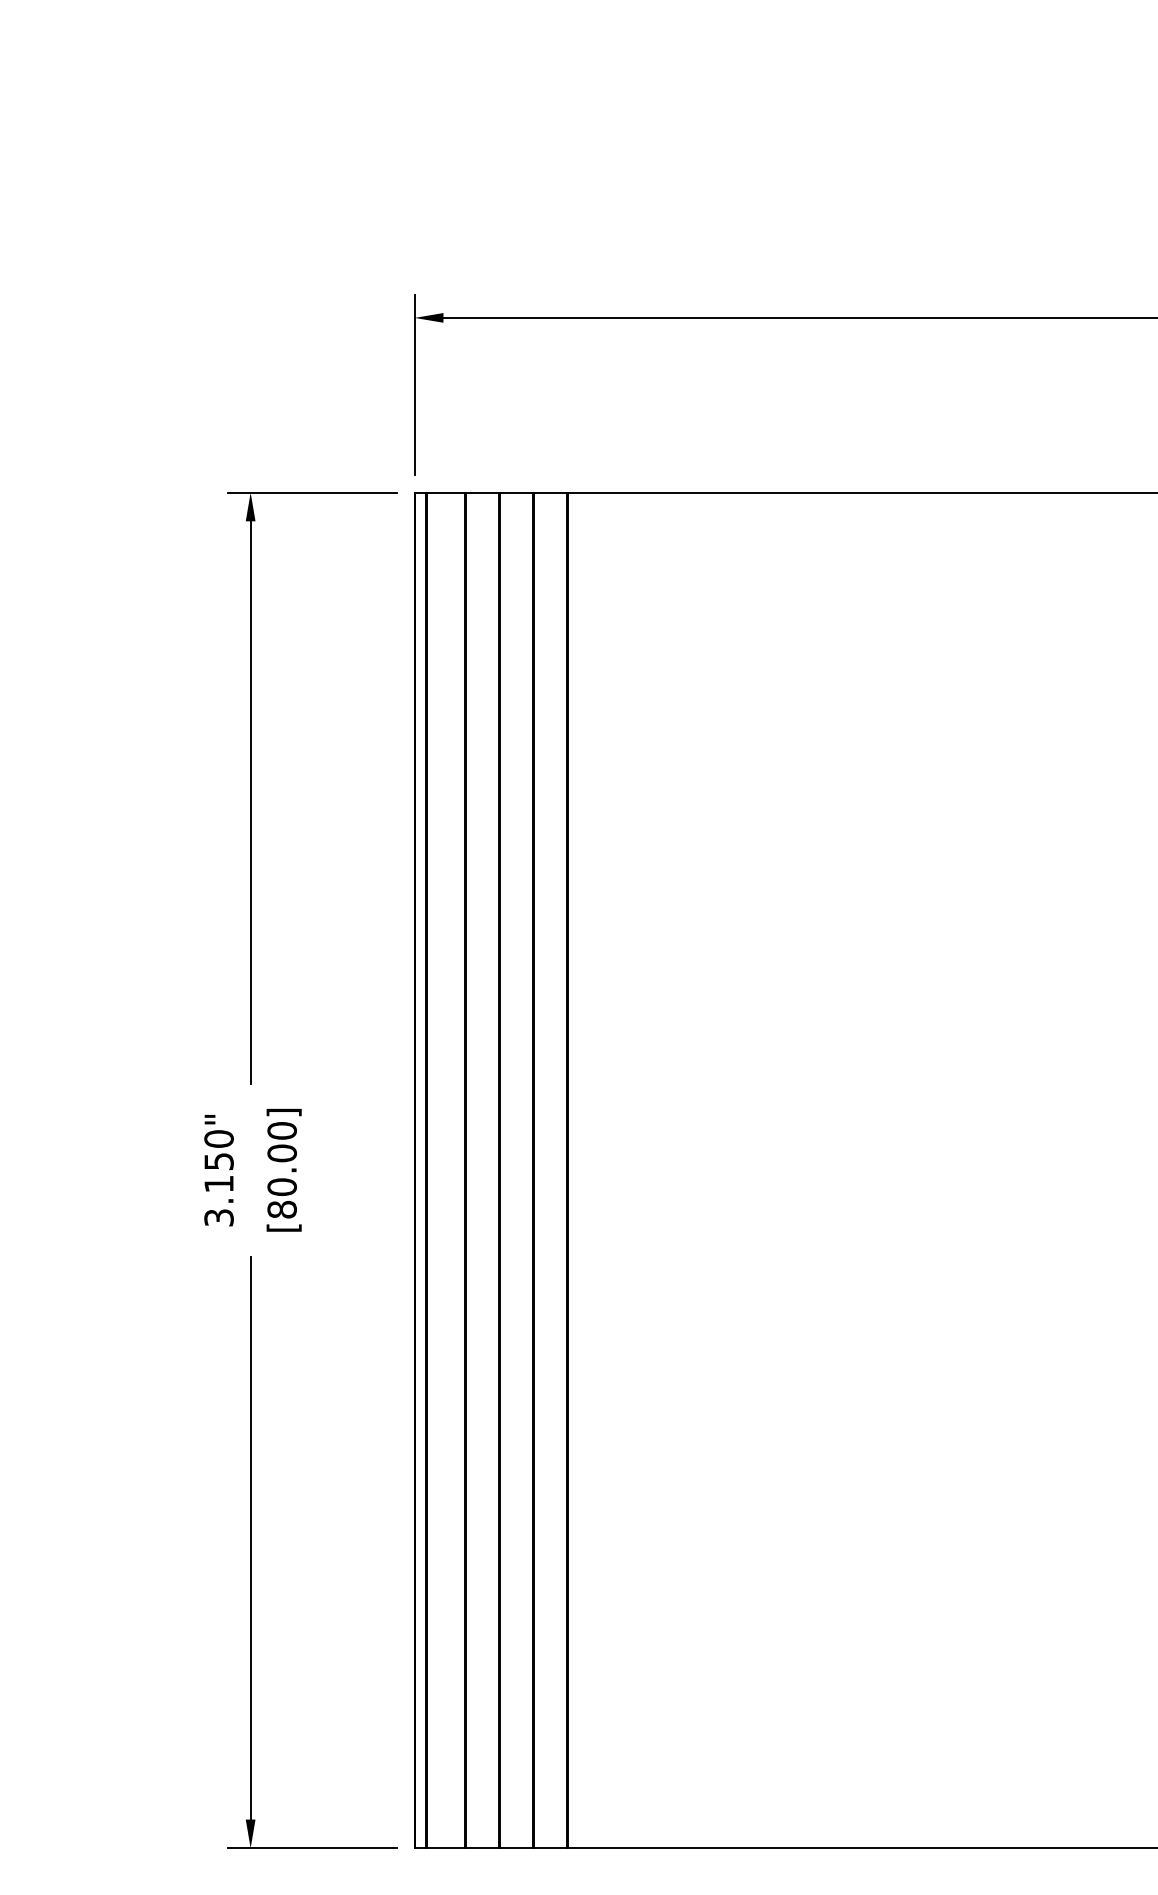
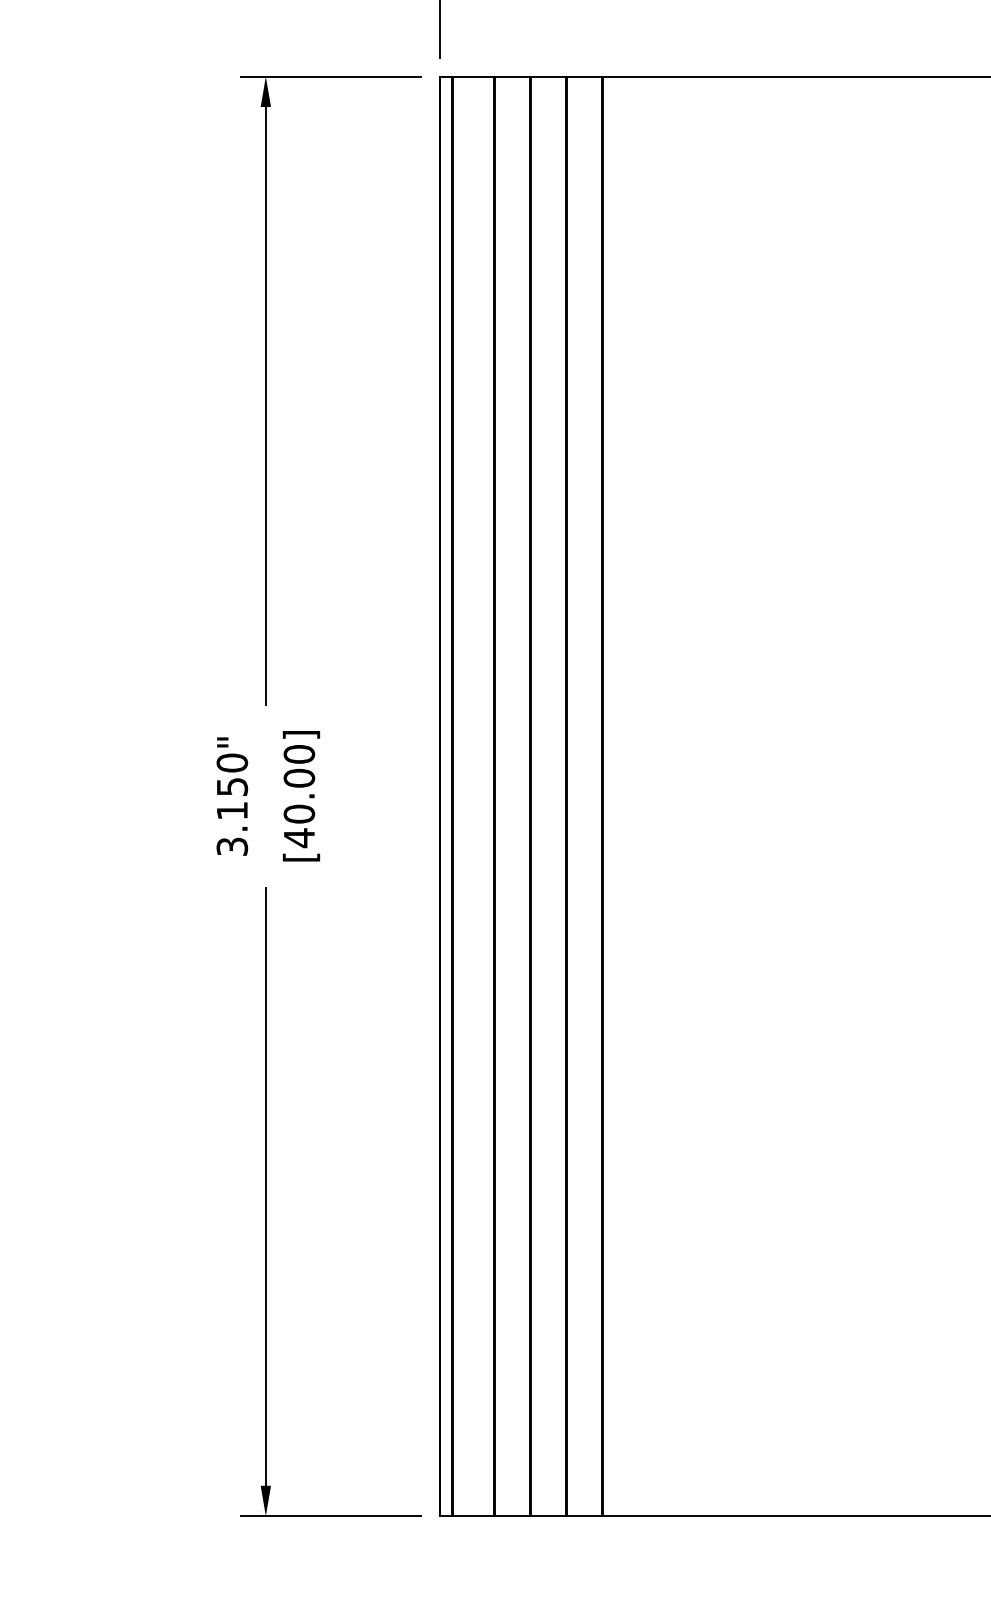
text: (281, 1209) -> (298, 837), [80.00] -> [40.00]

